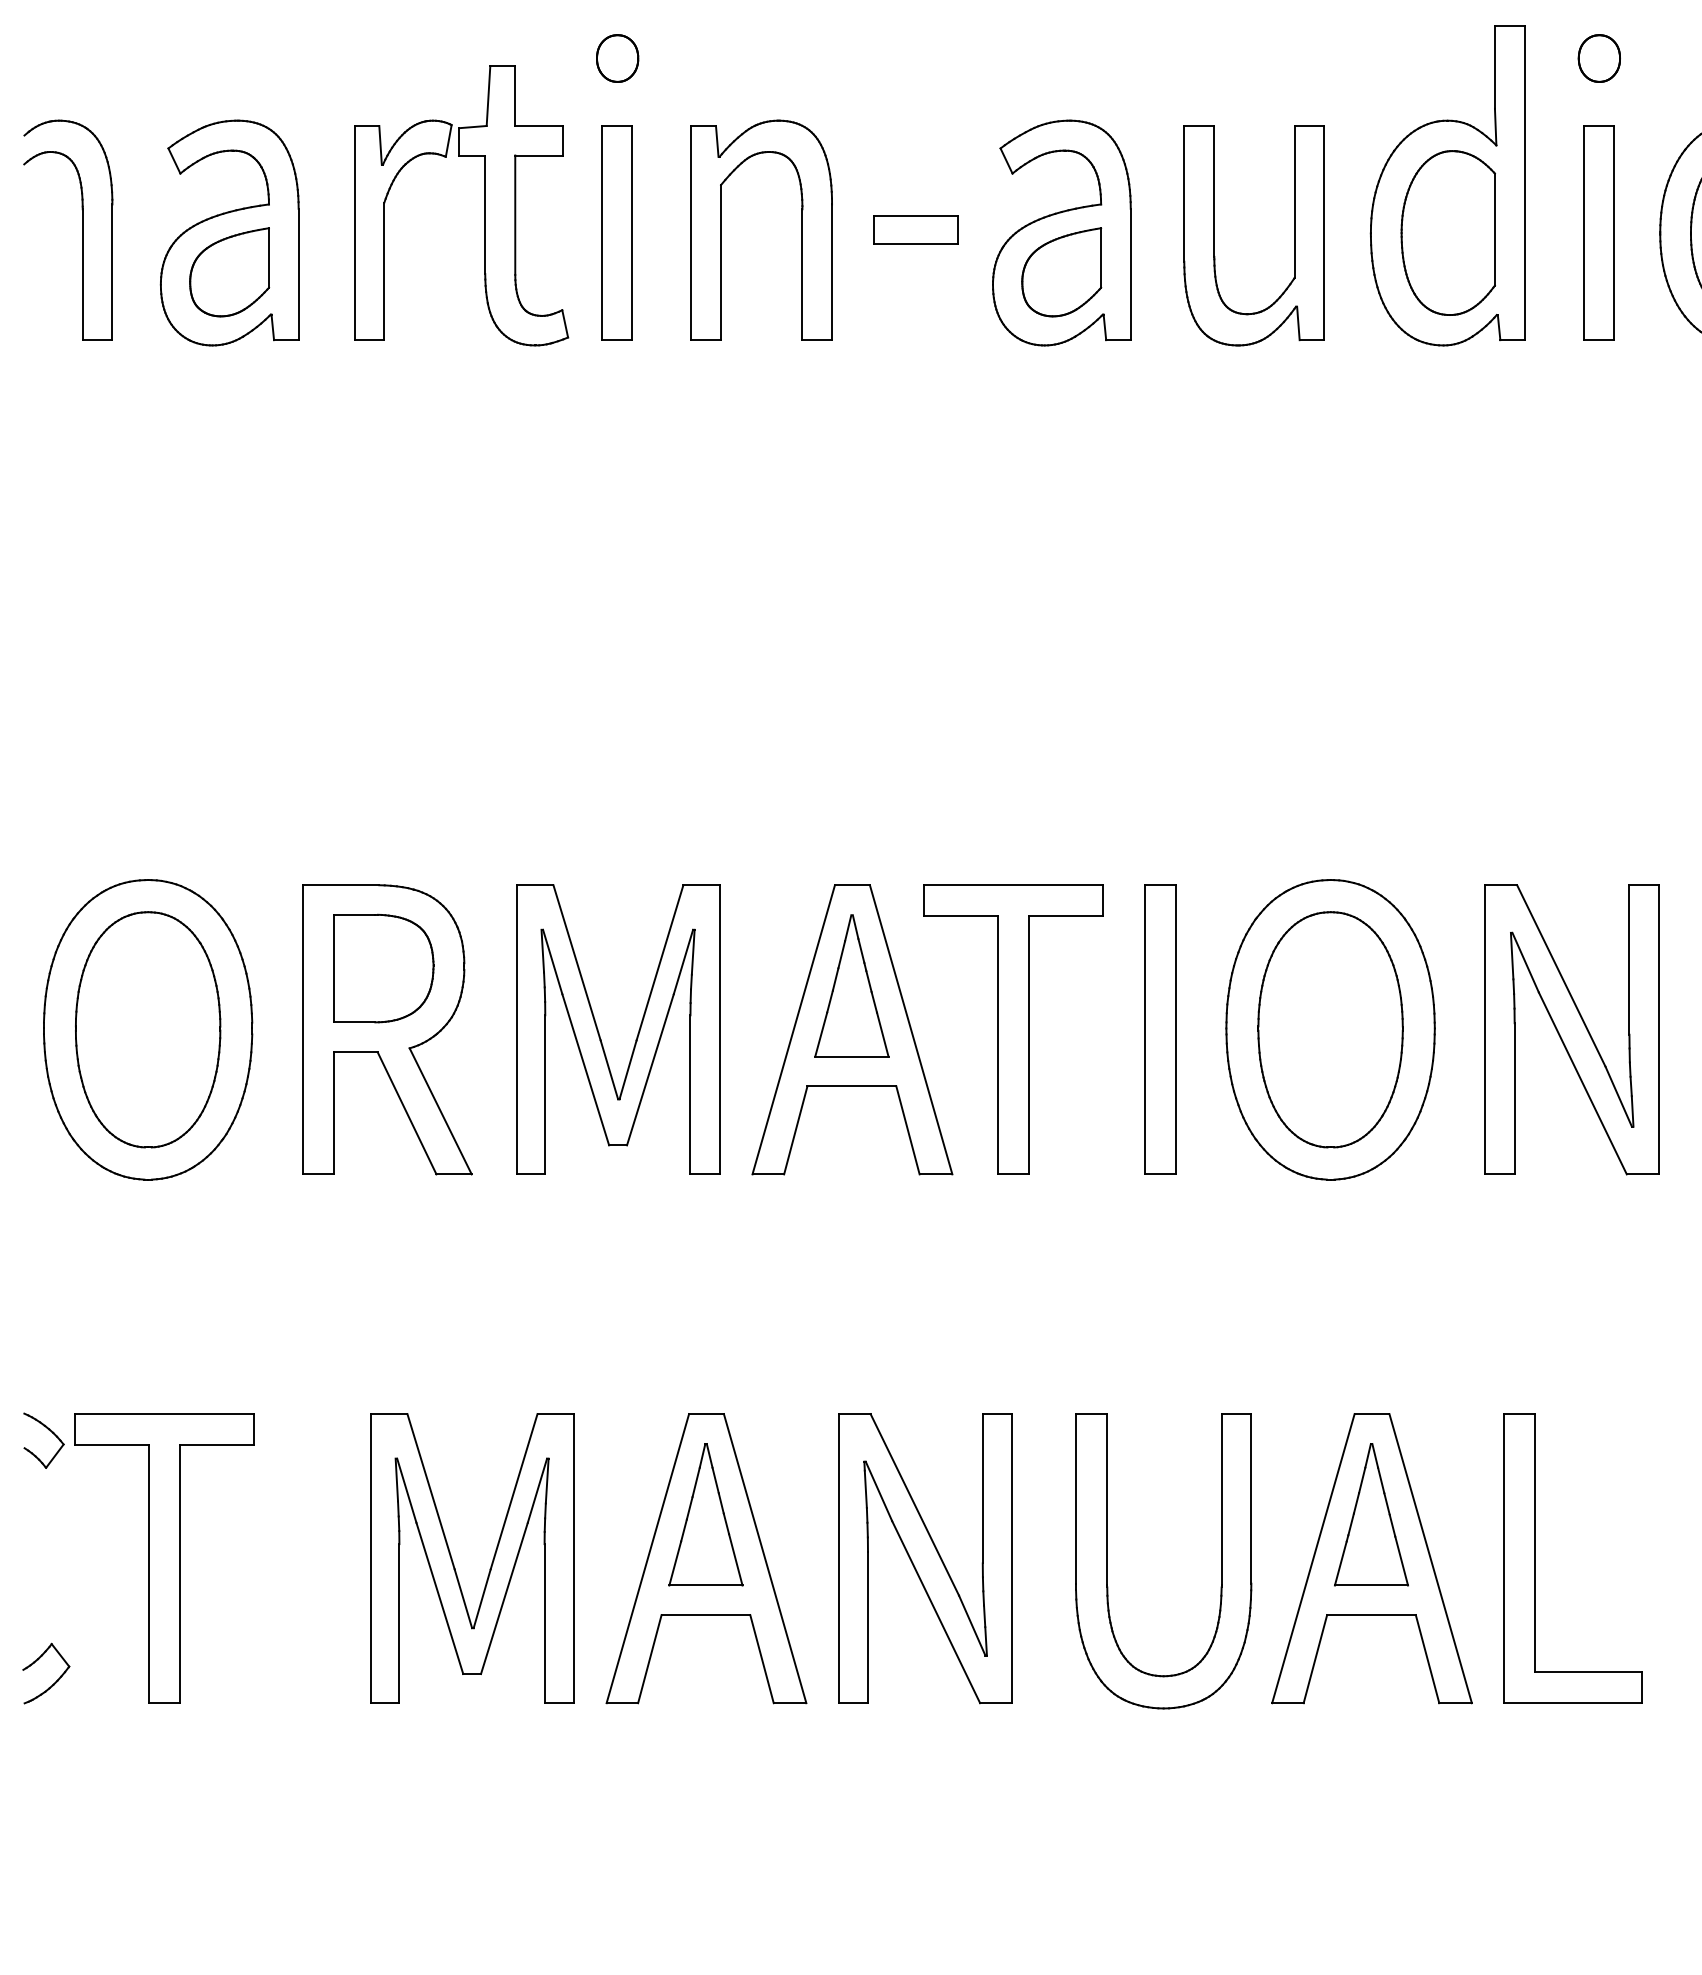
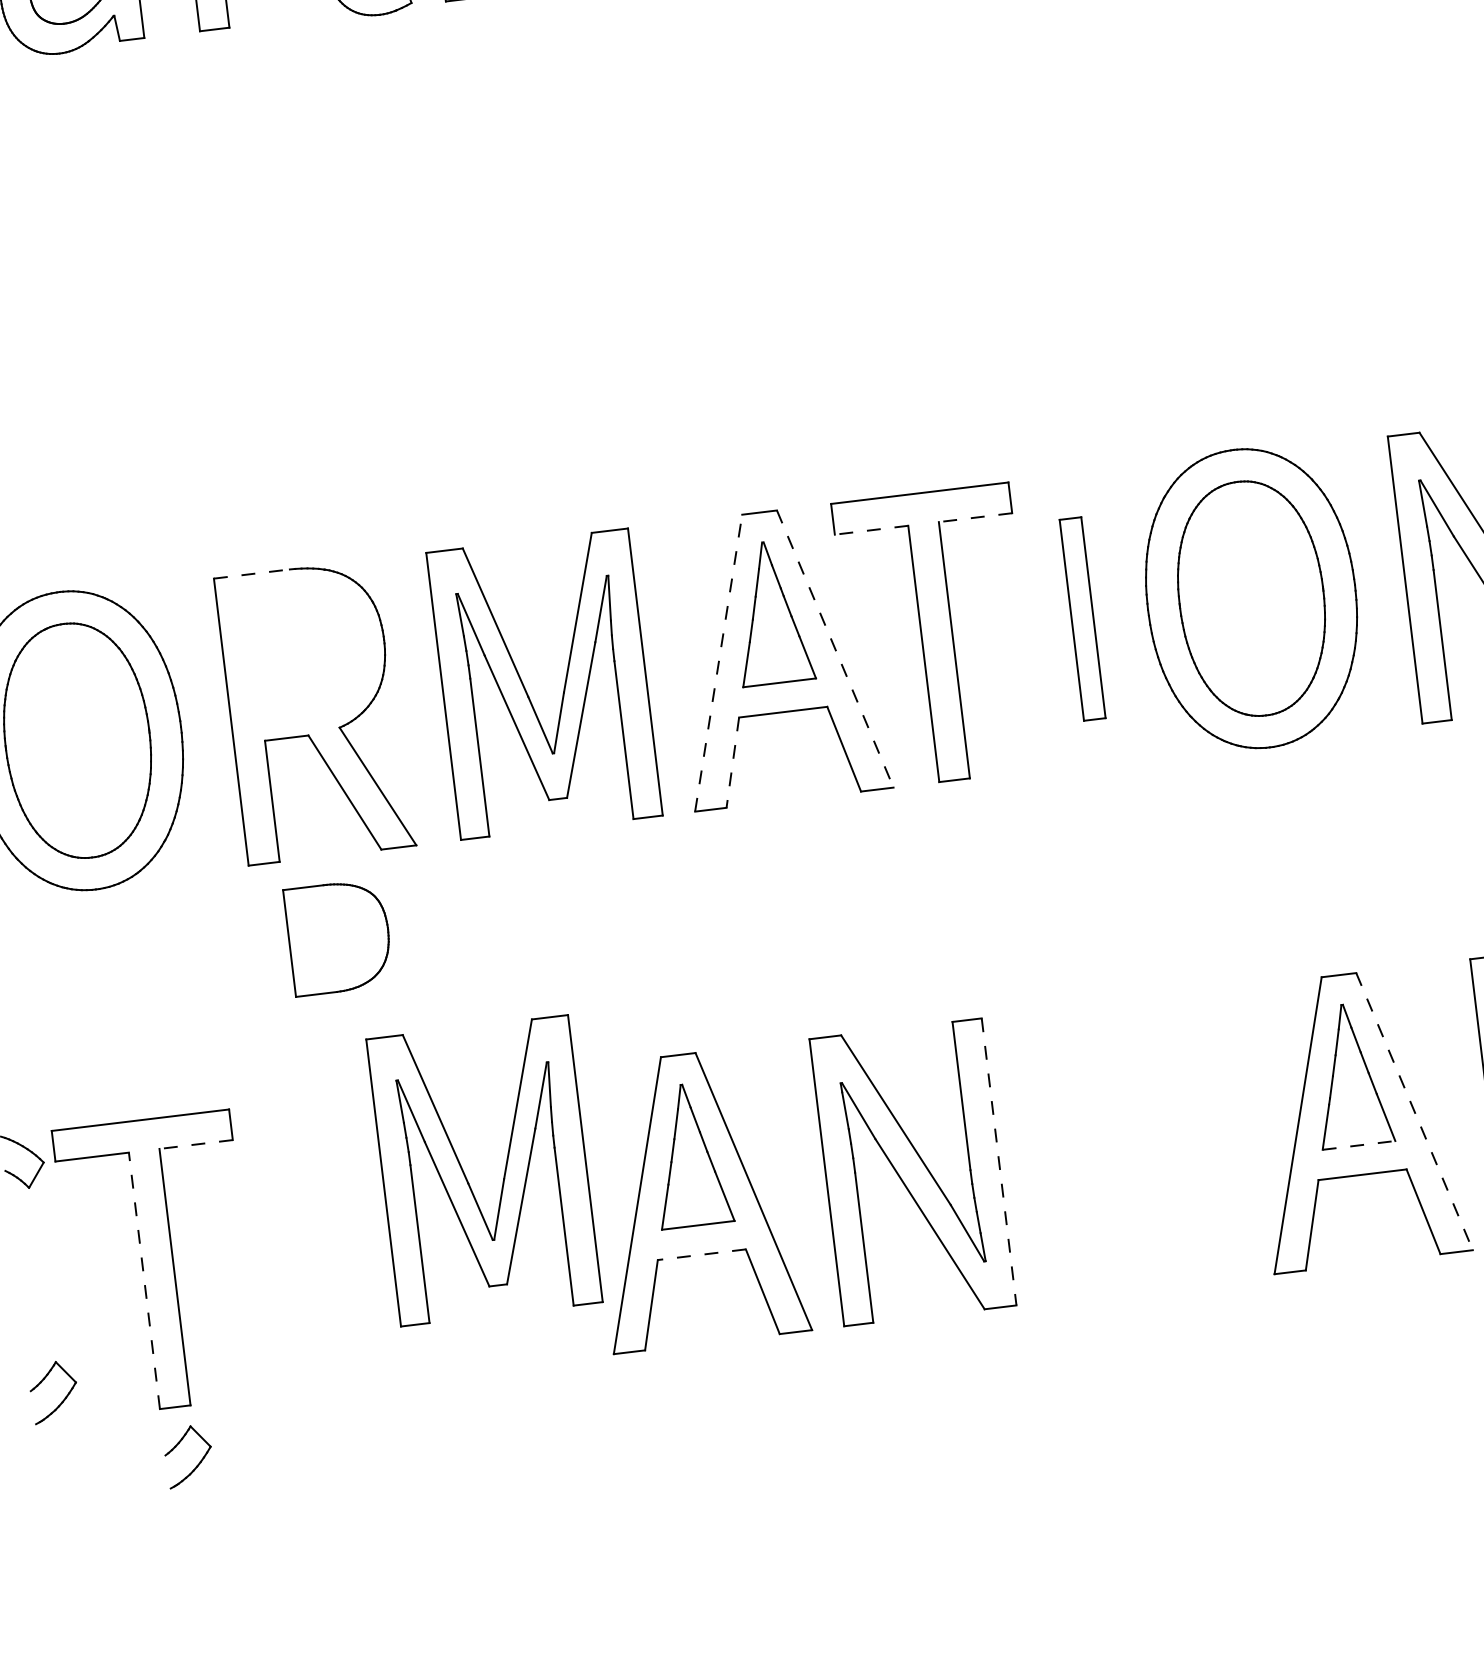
line: (341, 885) -> (252, 574), solid -> dashed
line: (961, 916) -> (871, 530), solid -> dashed
line: (1066, 916) -> (975, 517), solid -> dashed
part: (383, 968) -> (338, 937), moved
line: (793, 1029) -> (718, 662), solid -> dashed
part: (1160, 1029) -> (1082, 618), size x0.7
line: (911, 1030) -> (835, 649), solid -> dashed
line: (795, 1130) -> (732, 762), solid -> dashed
line: (217, 1444) -> (196, 1144), solid -> dashed
line: (1012, 1558) -> (999, 1161), solid -> dashed
line: (1430, 1559) -> (1414, 1112), solid -> dashed
part: (1107, 1561) -> (1094, 1153), removed
part: (454, 1564) -> (467, 1178), moved
line: (149, 1573) -> (144, 1280), solid -> dashed
line: (1371, 1585) -> (1359, 1145), solid -> dashed
line: (705, 1615) -> (701, 1255), solid -> dashed
part: (181, 1761) -> (198, 1463), added

